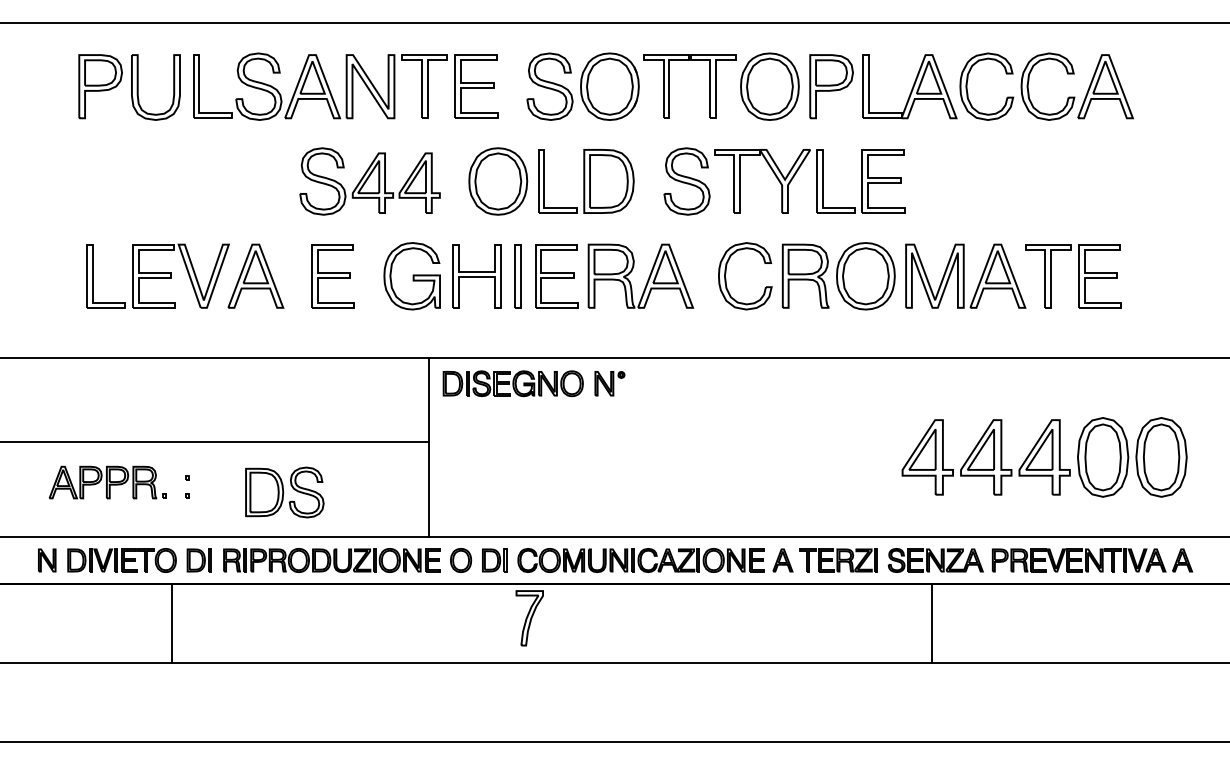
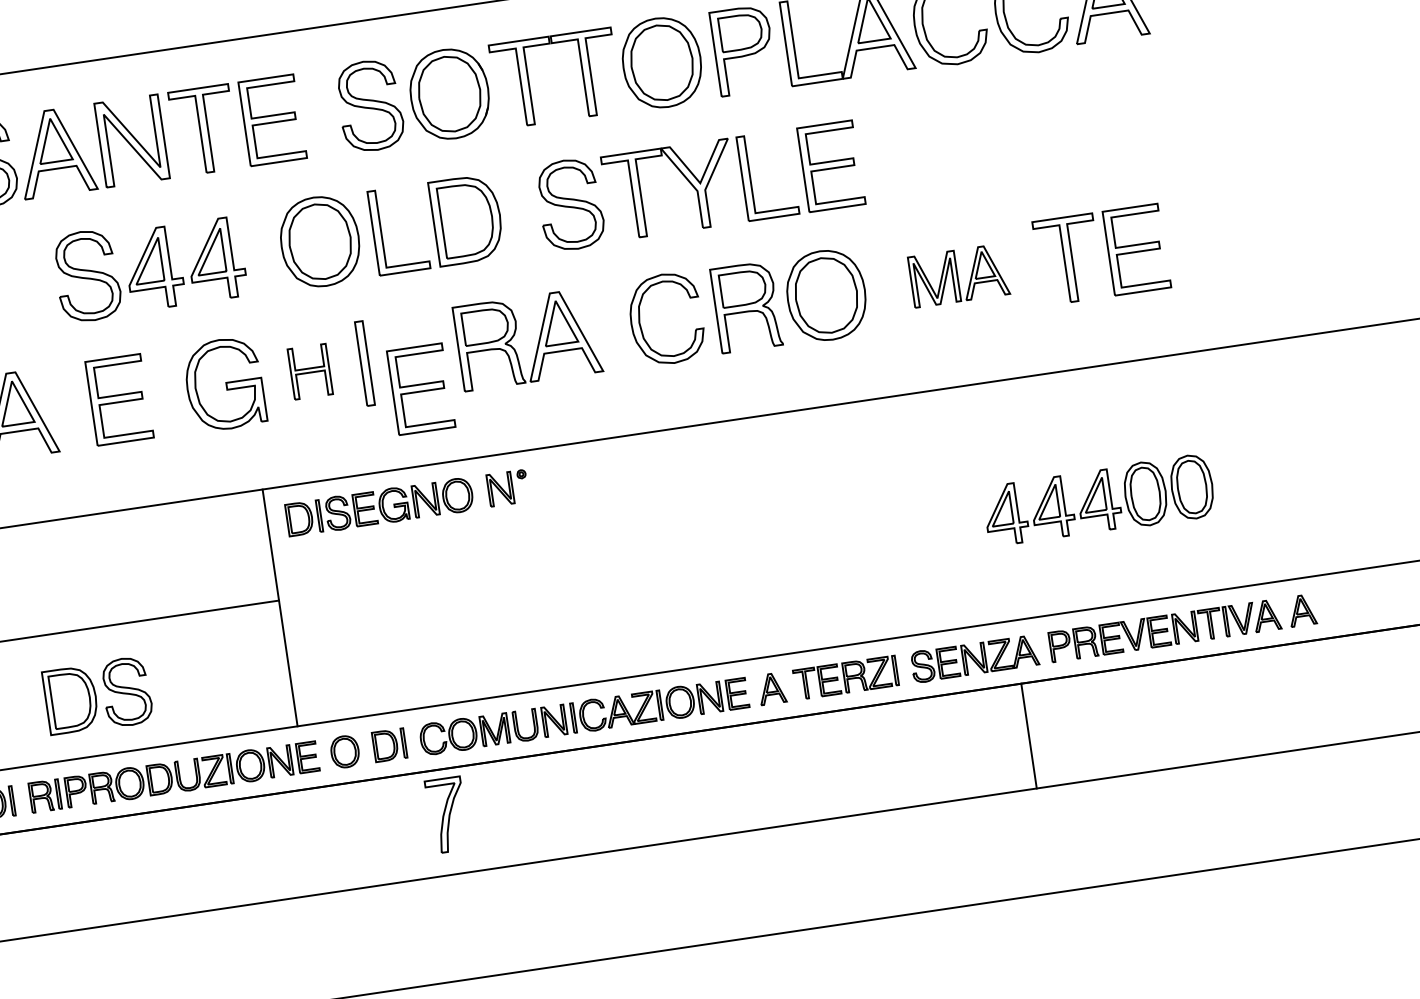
part: (965, 275) -> (958, 274), size x0.6
part: (476, 276) -> (309, 372), size x0.6
part: (556, 276) -> (420, 389), moved
part: (1044, 457) -> (1098, 500), size x0.6
line: (932, 622) -> (1029, 734), moved

